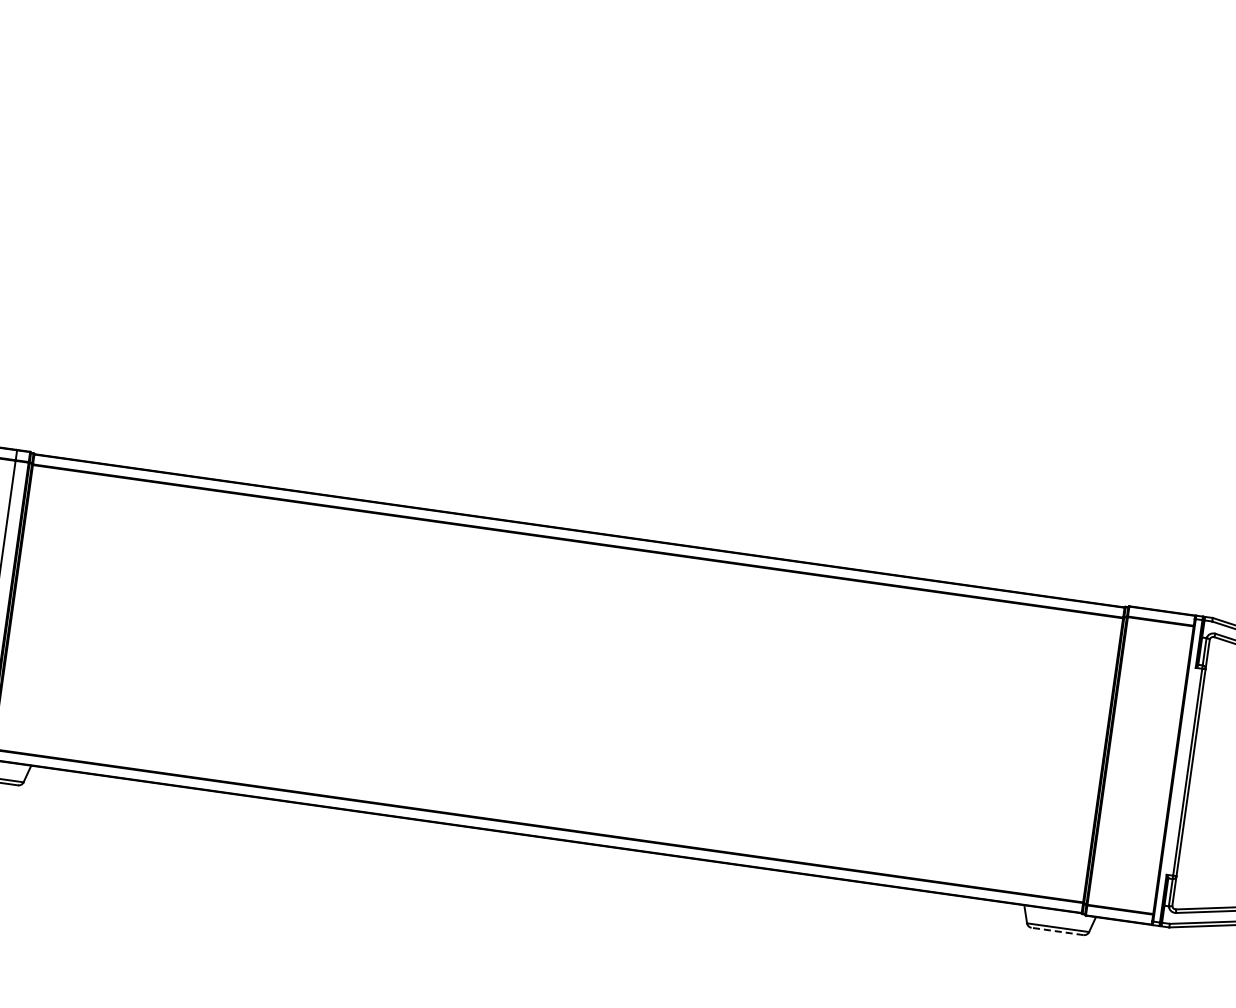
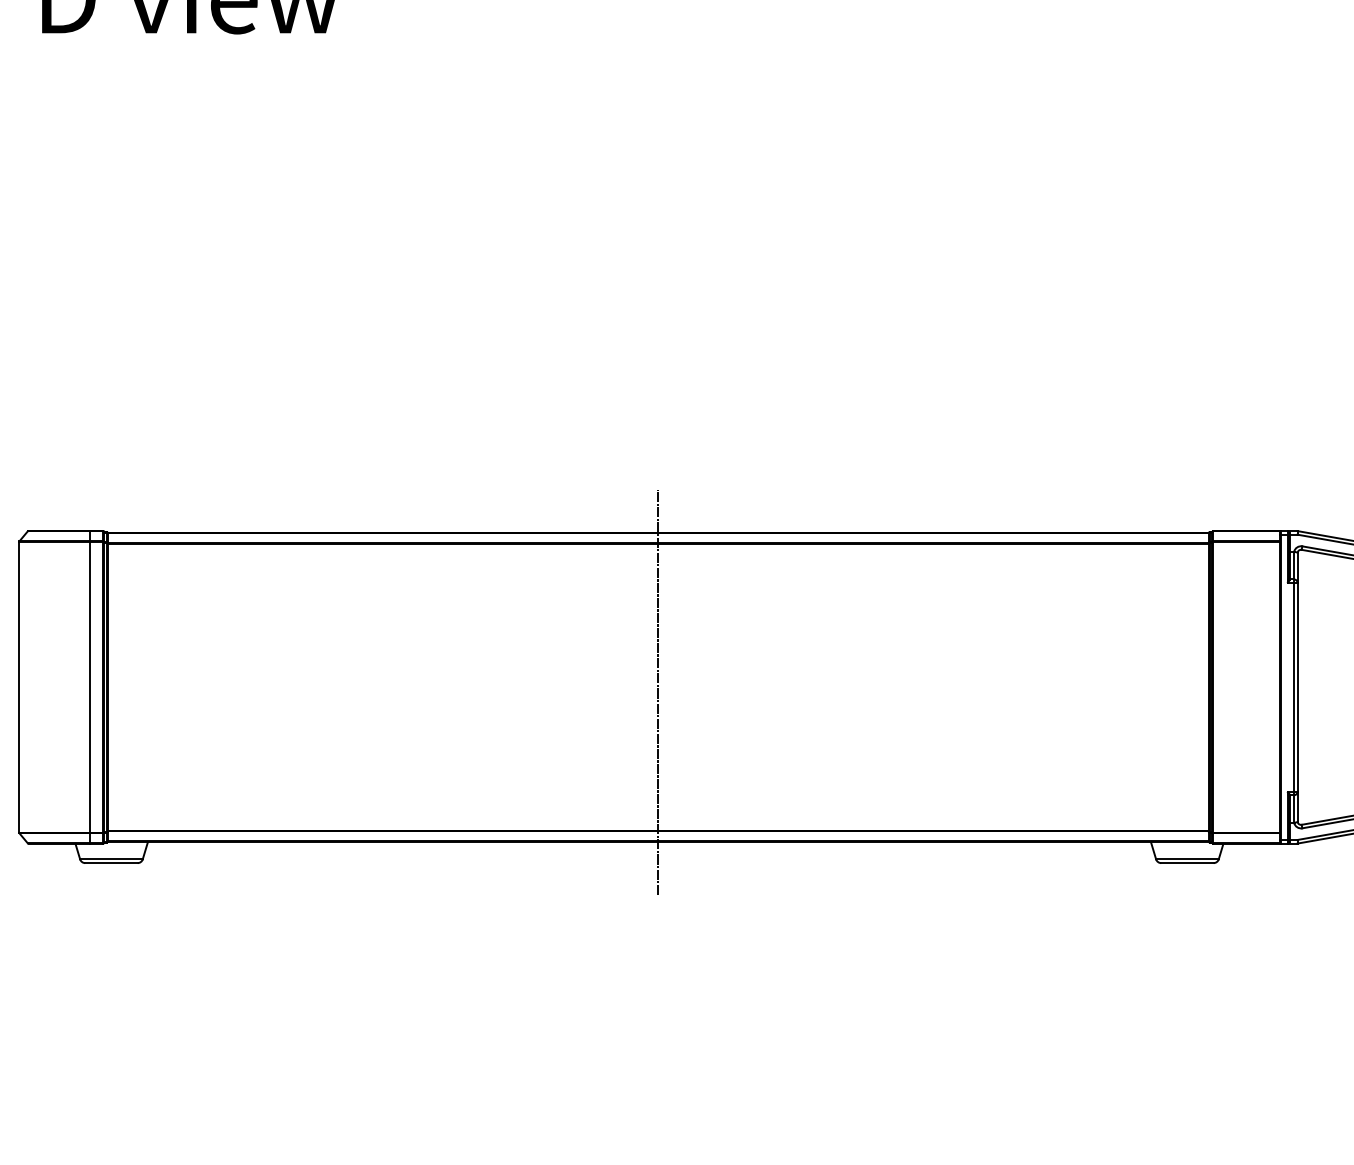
line: (557, 687) -> (658, 691), added
line: (1056, 931) -> (1186, 863), dashed -> solid

